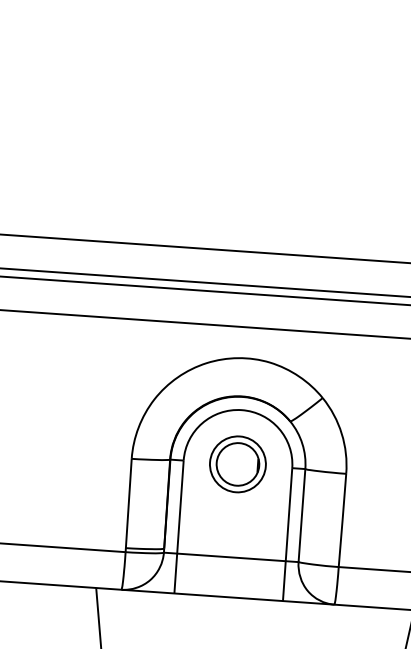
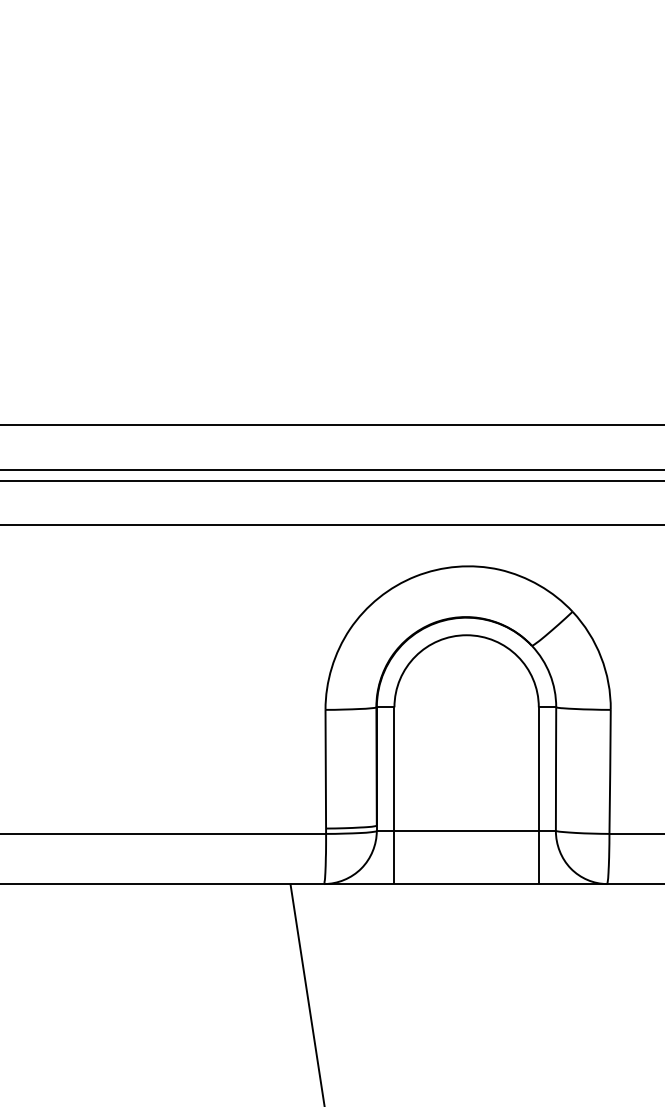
part: (237, 464) -> (466, 707), removed

